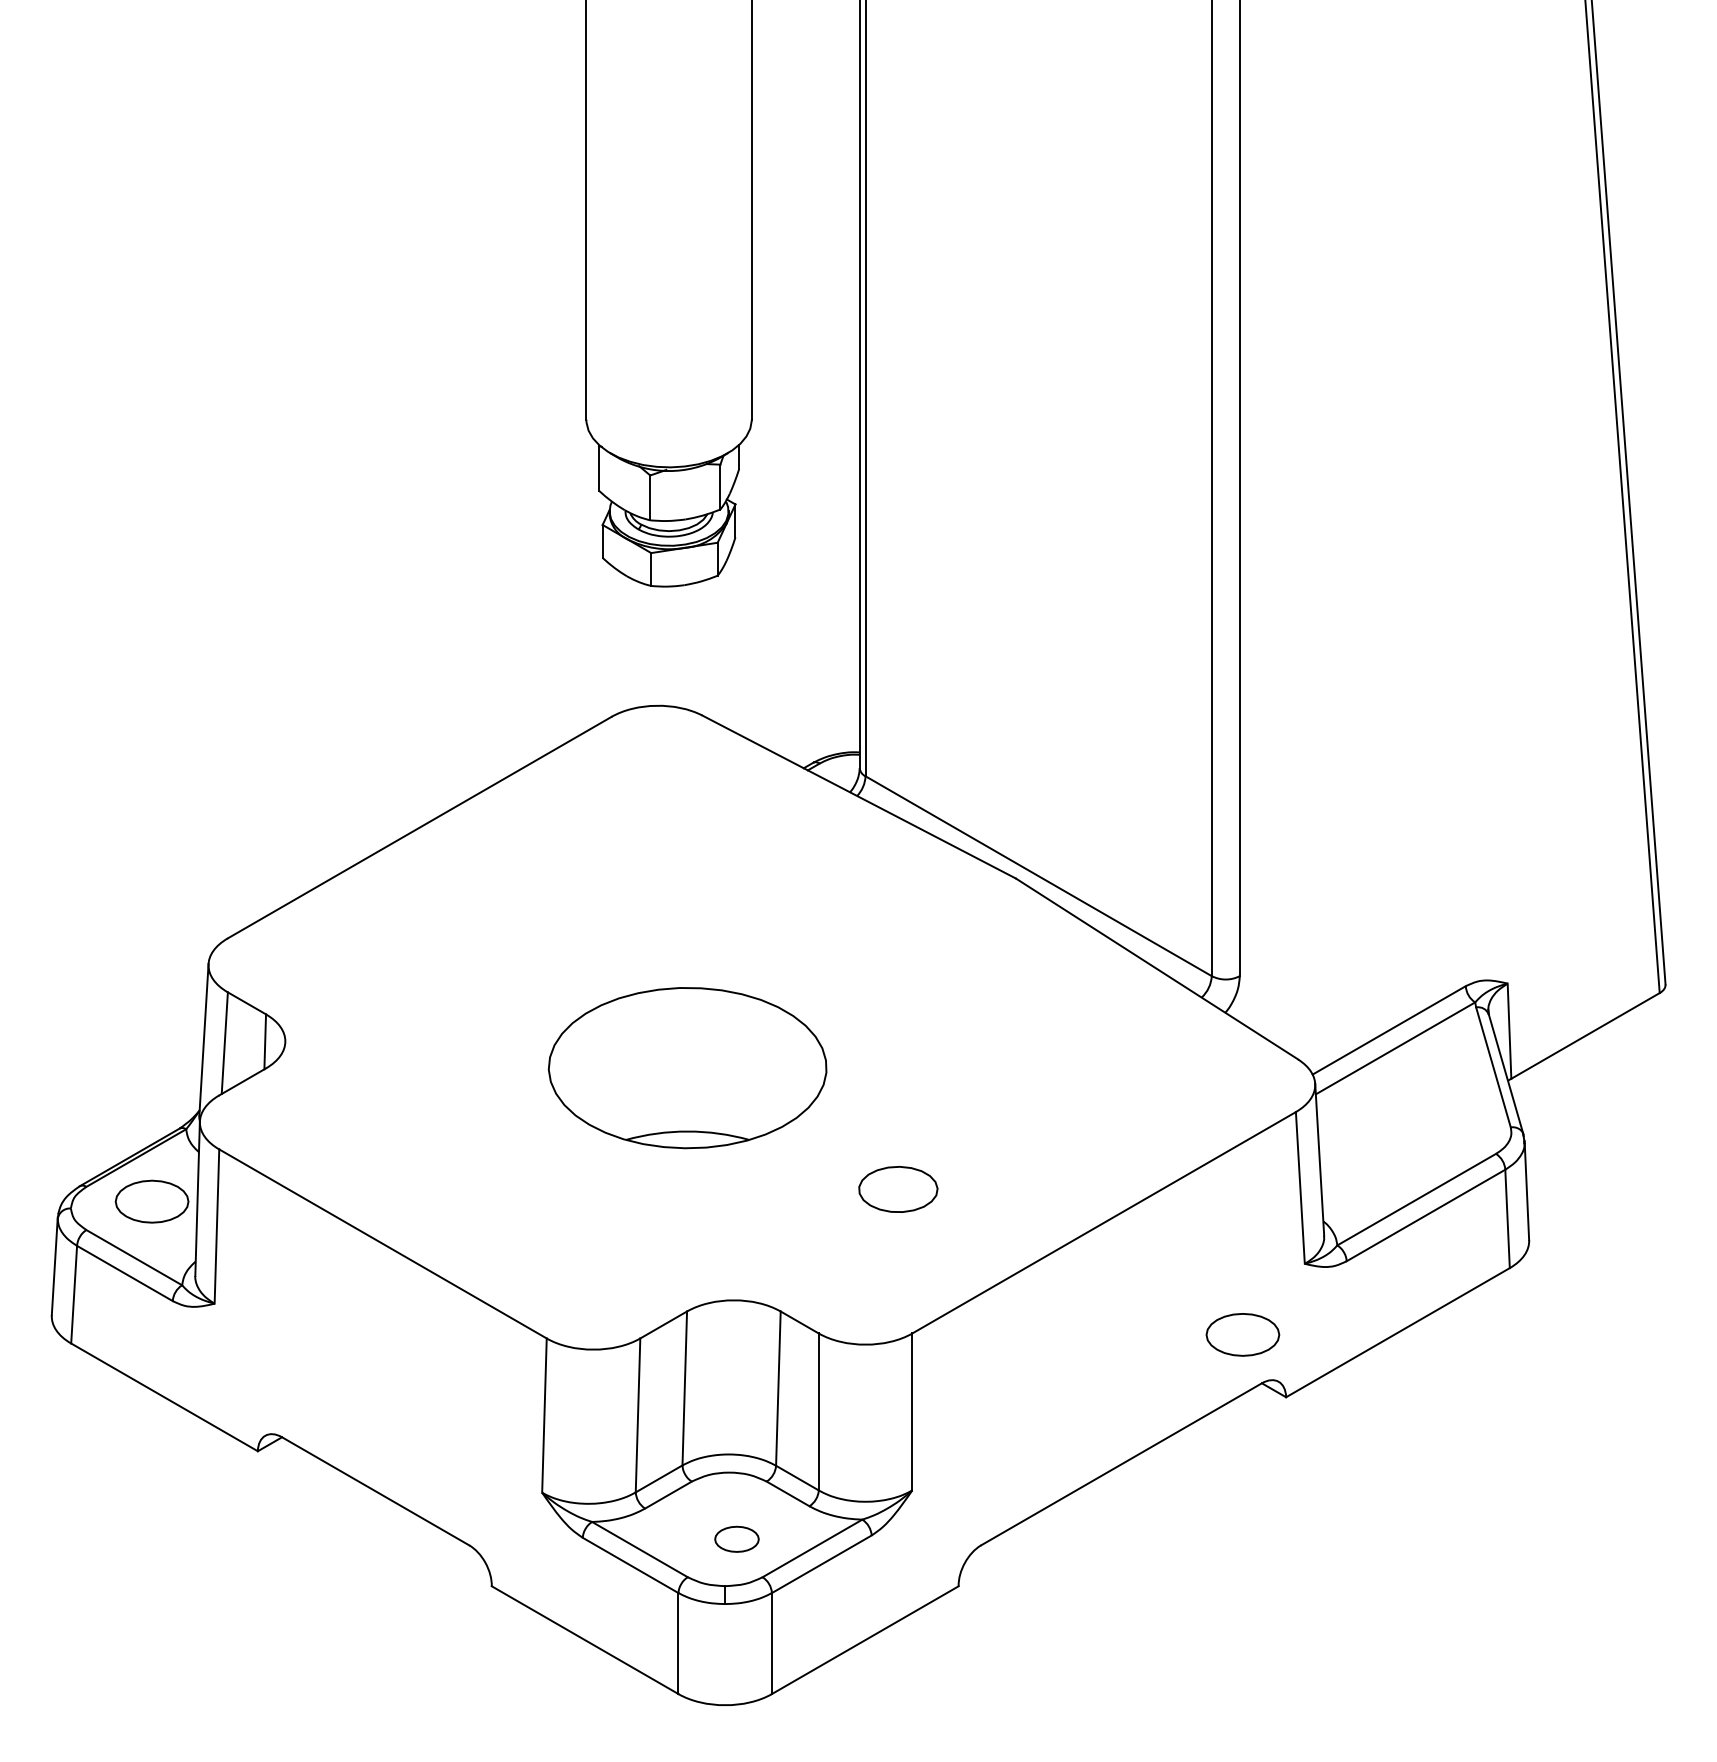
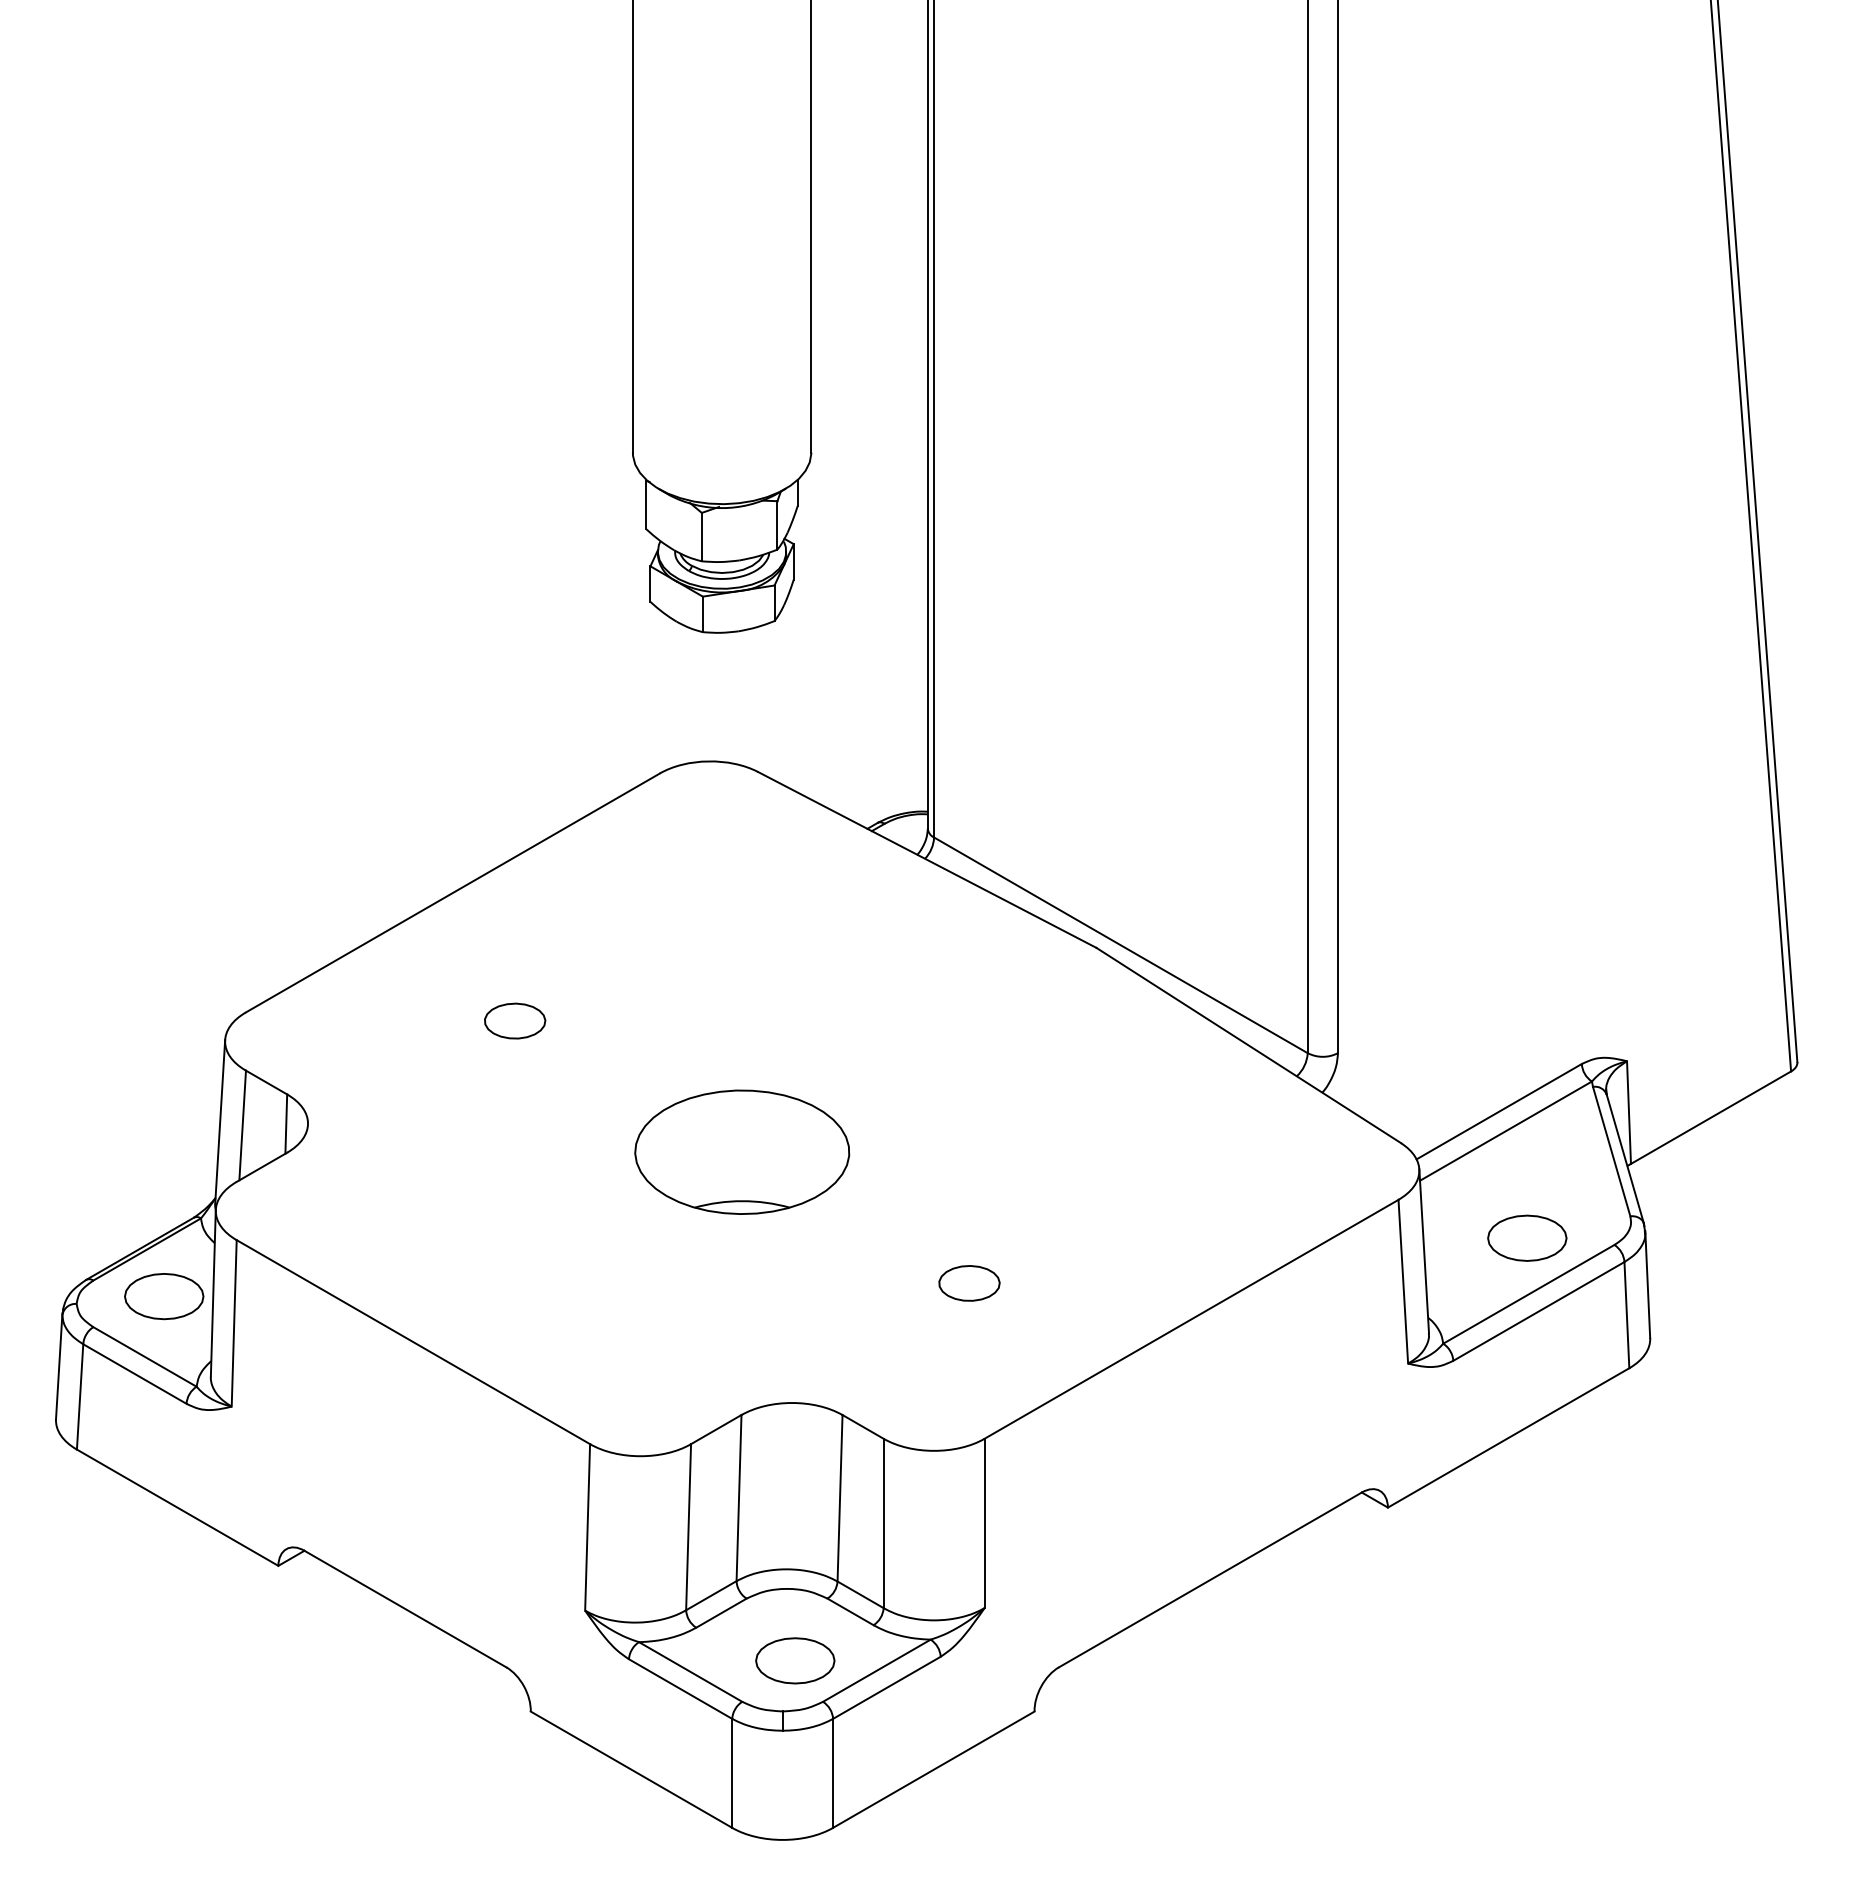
part: (477, 945) -> (515, 1020), added
part: (687, 1067) -> (742, 1151), size x0.71
part: (898, 1189) -> (969, 1283), size x0.71
part: (1243, 1334) -> (1527, 1237), moved
part: (737, 1538) -> (795, 1660), size x1.67

